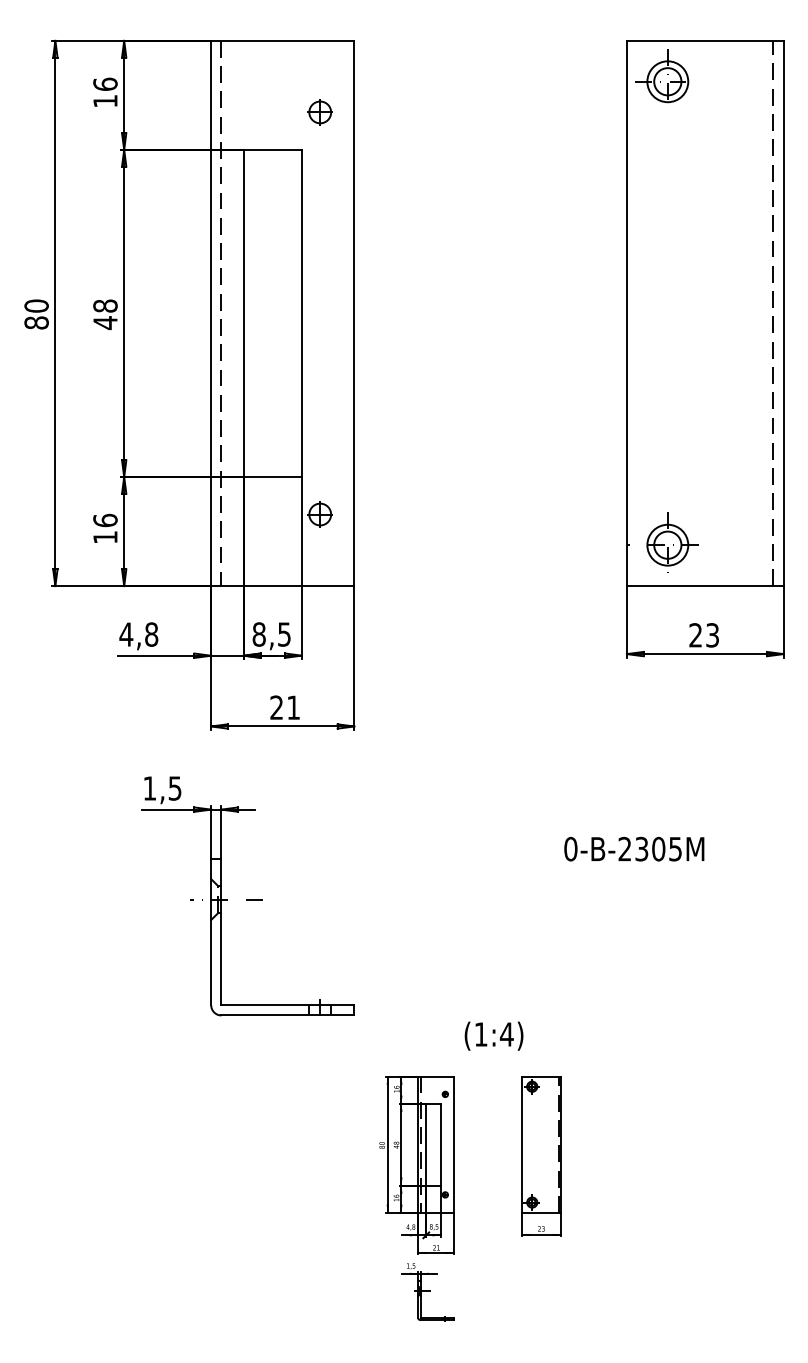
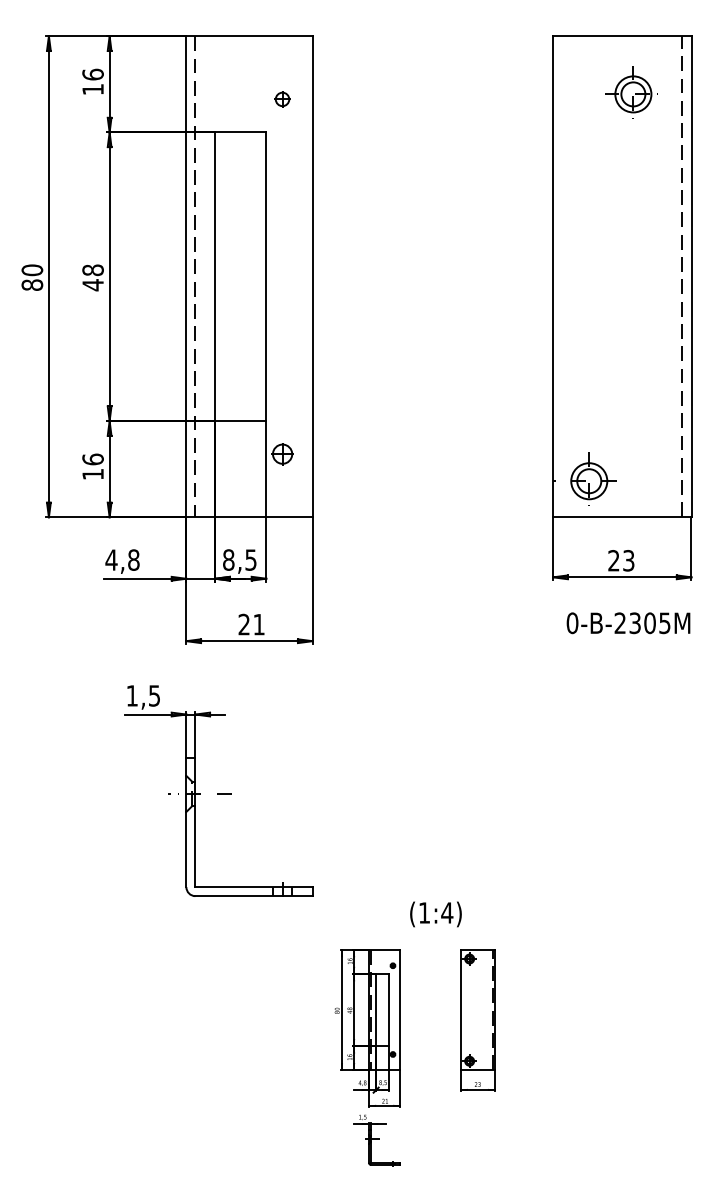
part: (662, 76) -> (628, 89), moved
part: (319, 112) -> (281, 99), size x0.7
text: (634, 848) -> (628, 622), moved

